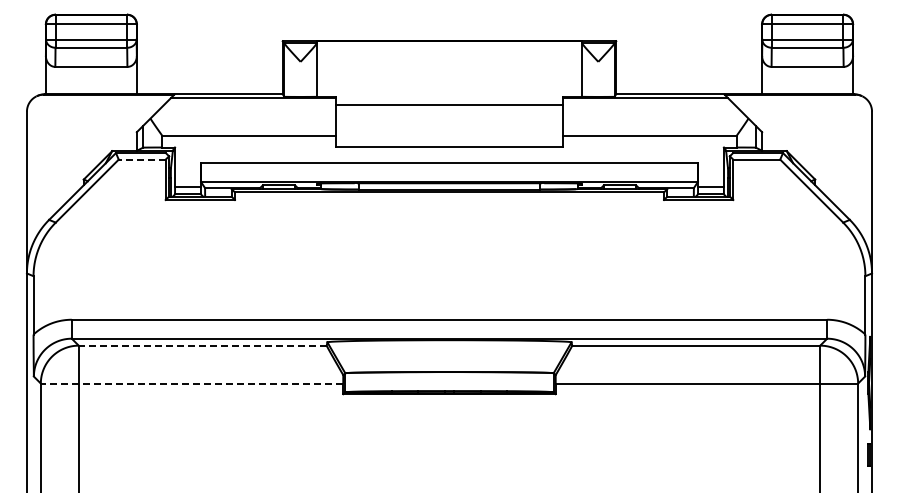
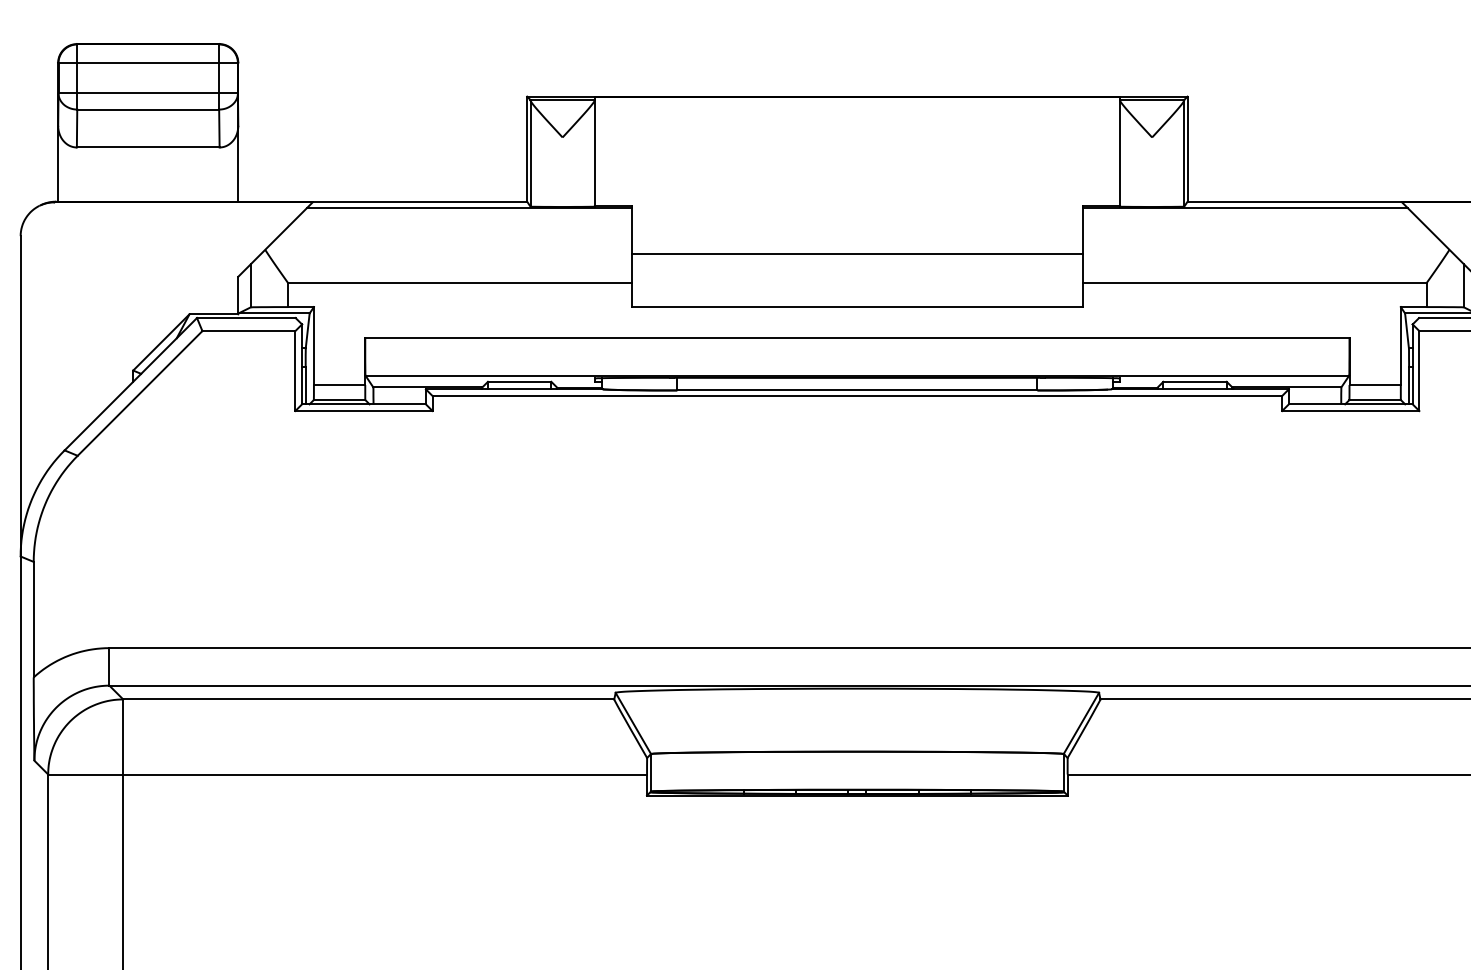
line: (449, 104) -> (857, 253), moved
line: (141, 159) -> (247, 330), dashed -> solid
line: (202, 345) -> (368, 699), dashed -> solid
line: (191, 383) -> (346, 774), dashed -> solid

